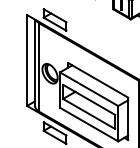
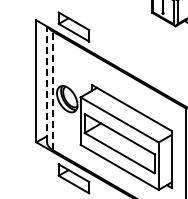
line: (34, 62) -> (46, 84), solid -> dashed
line: (39, 67) -> (52, 90), solid -> dashed

